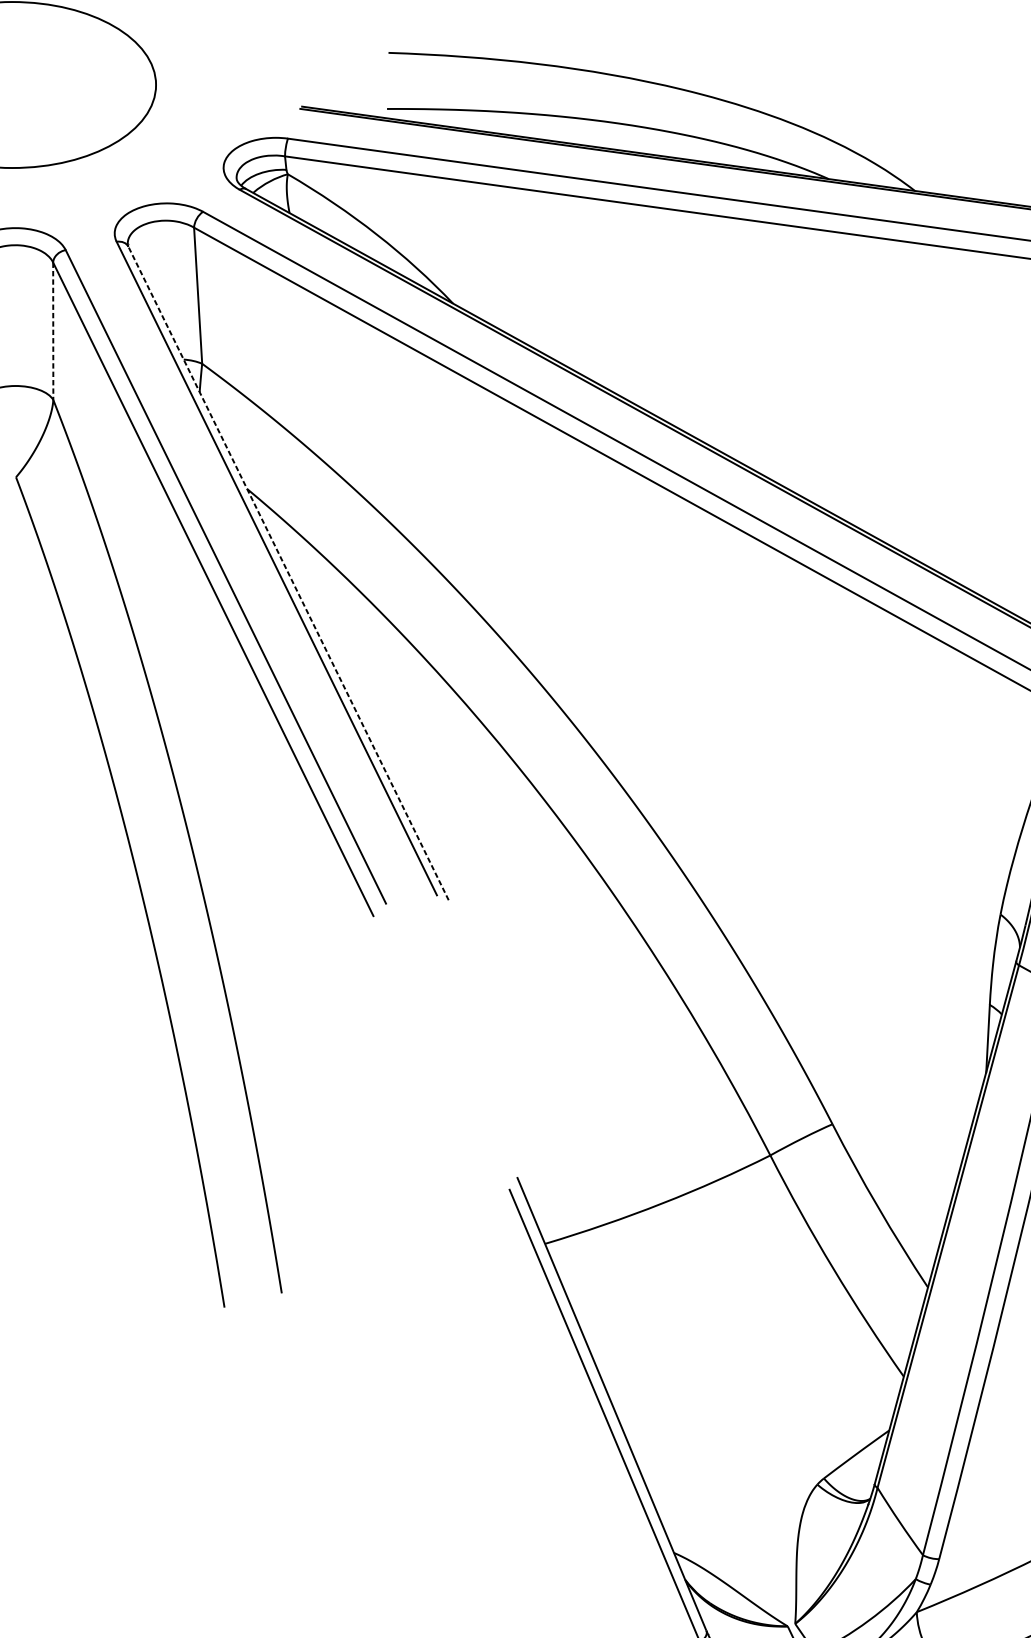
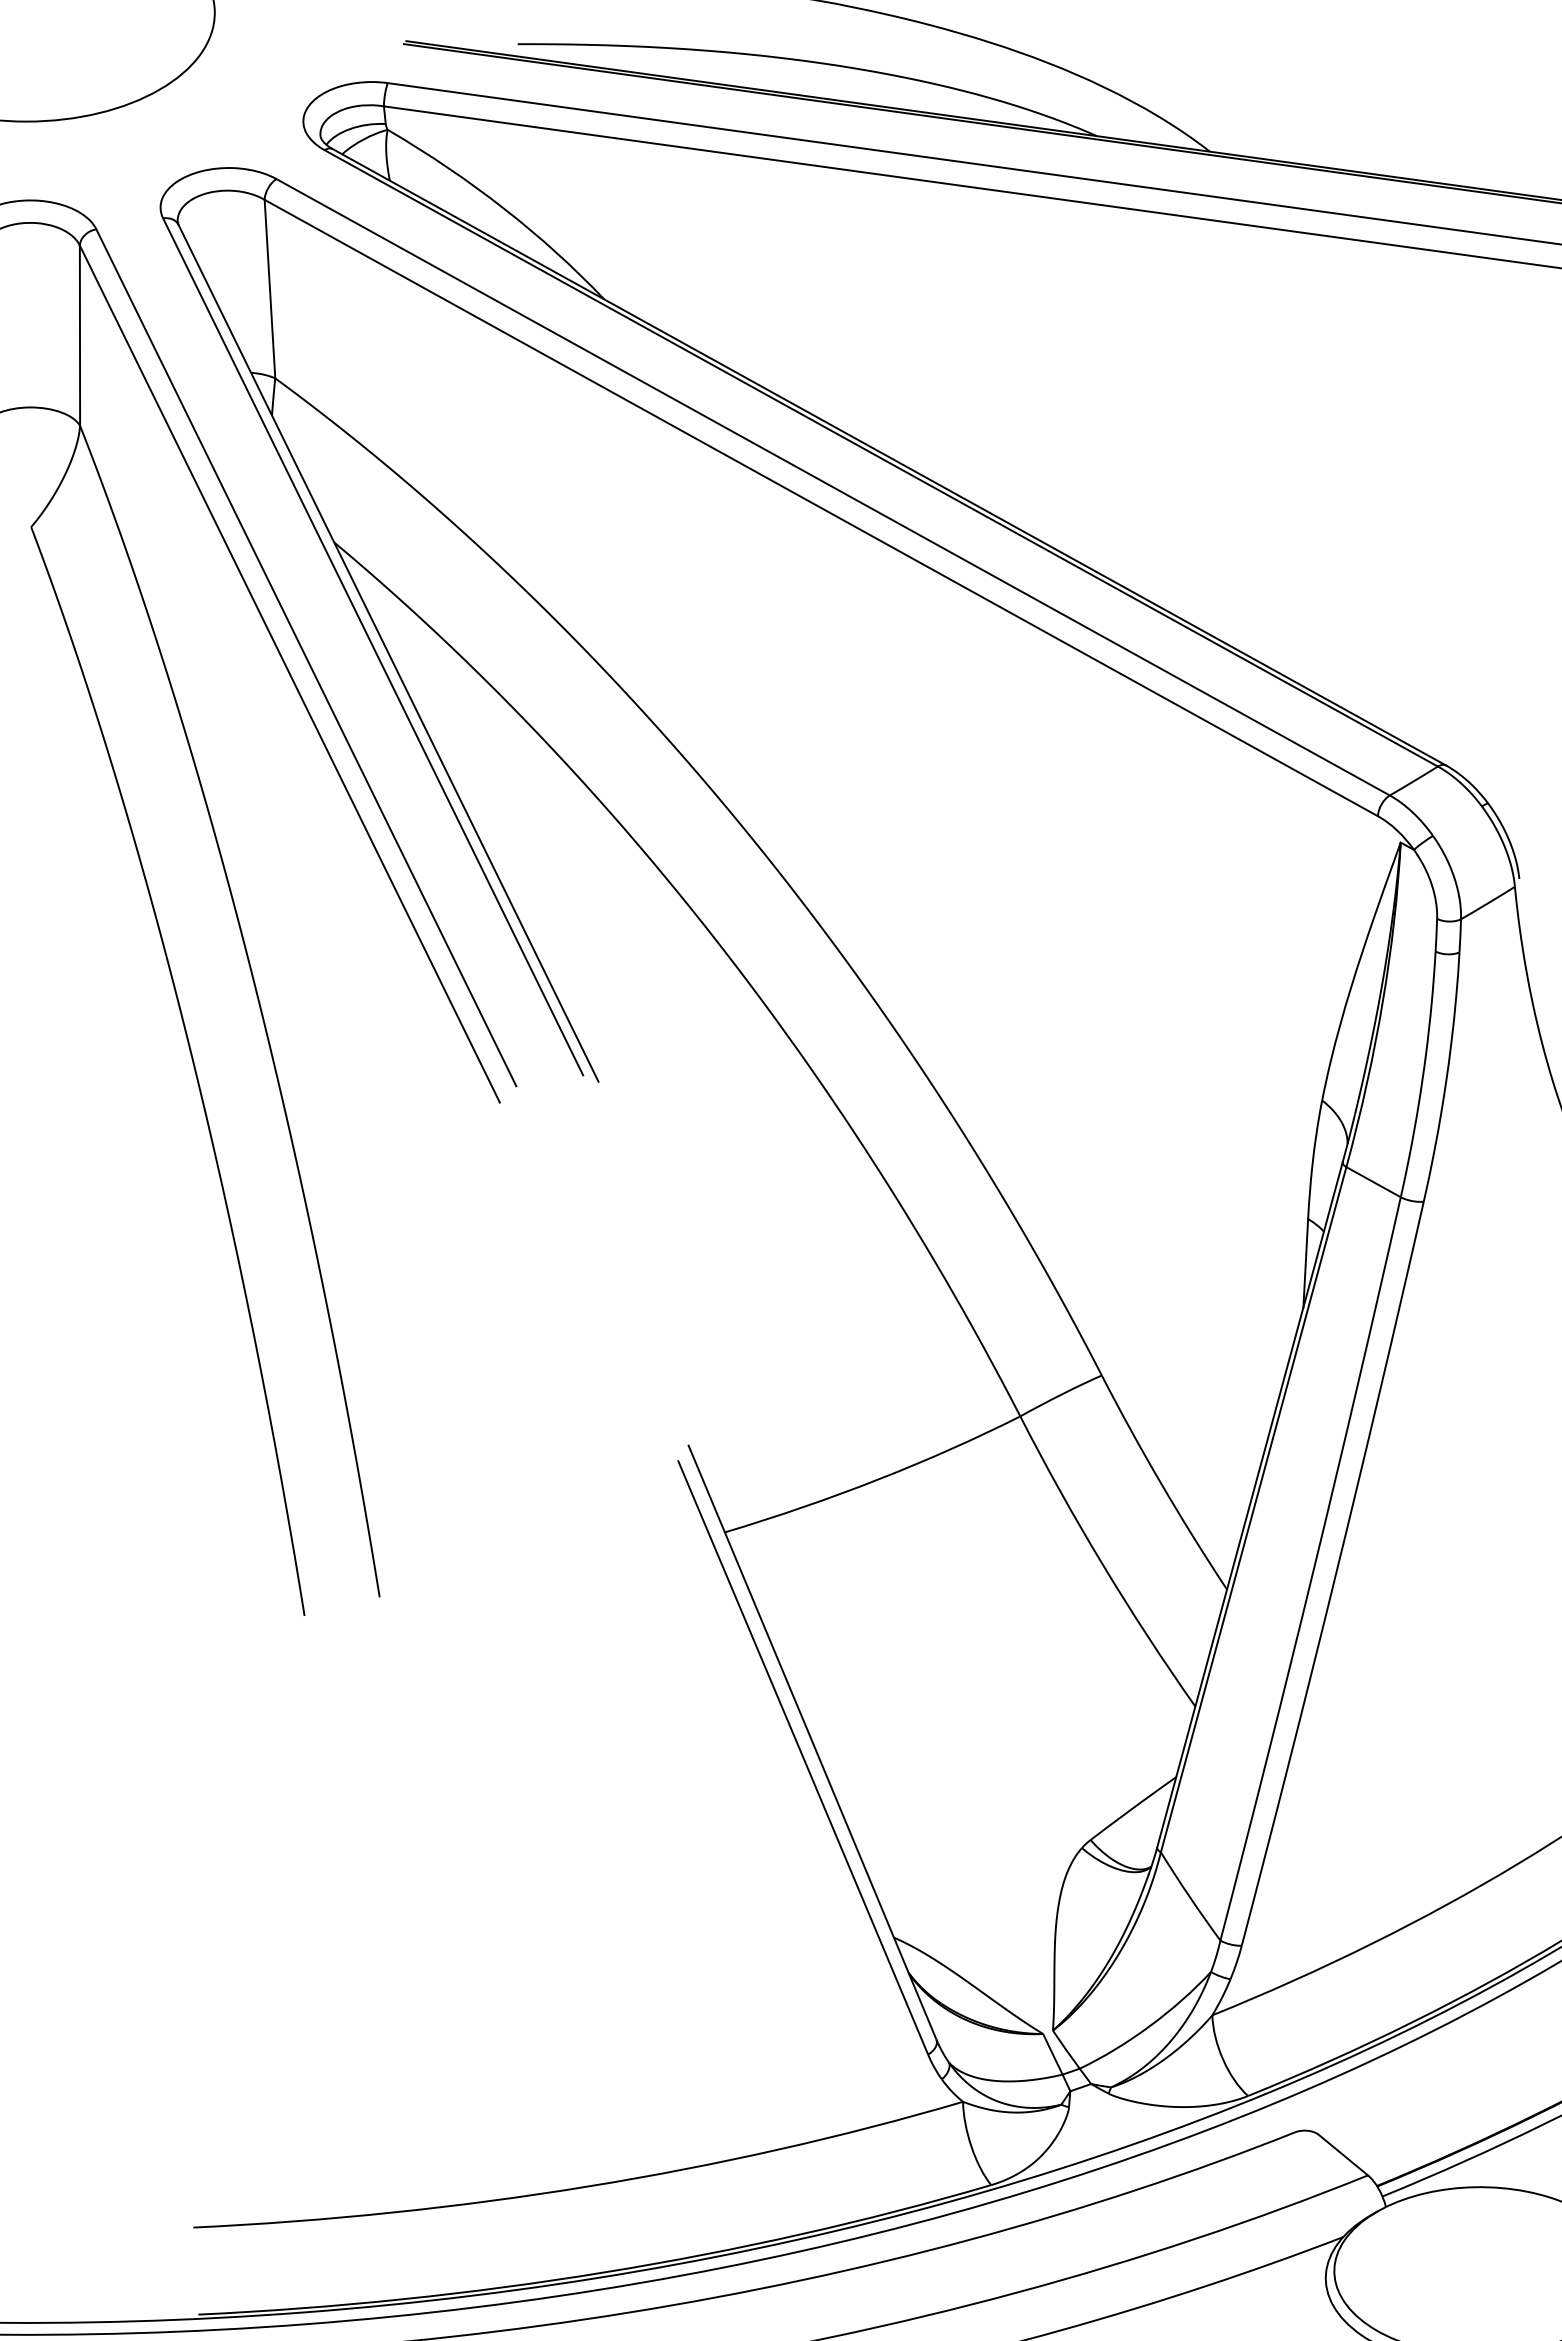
line: (52, 331) -> (79, 336), dashed -> solid
line: (288, 572) -> (388, 652), dashed -> solid

